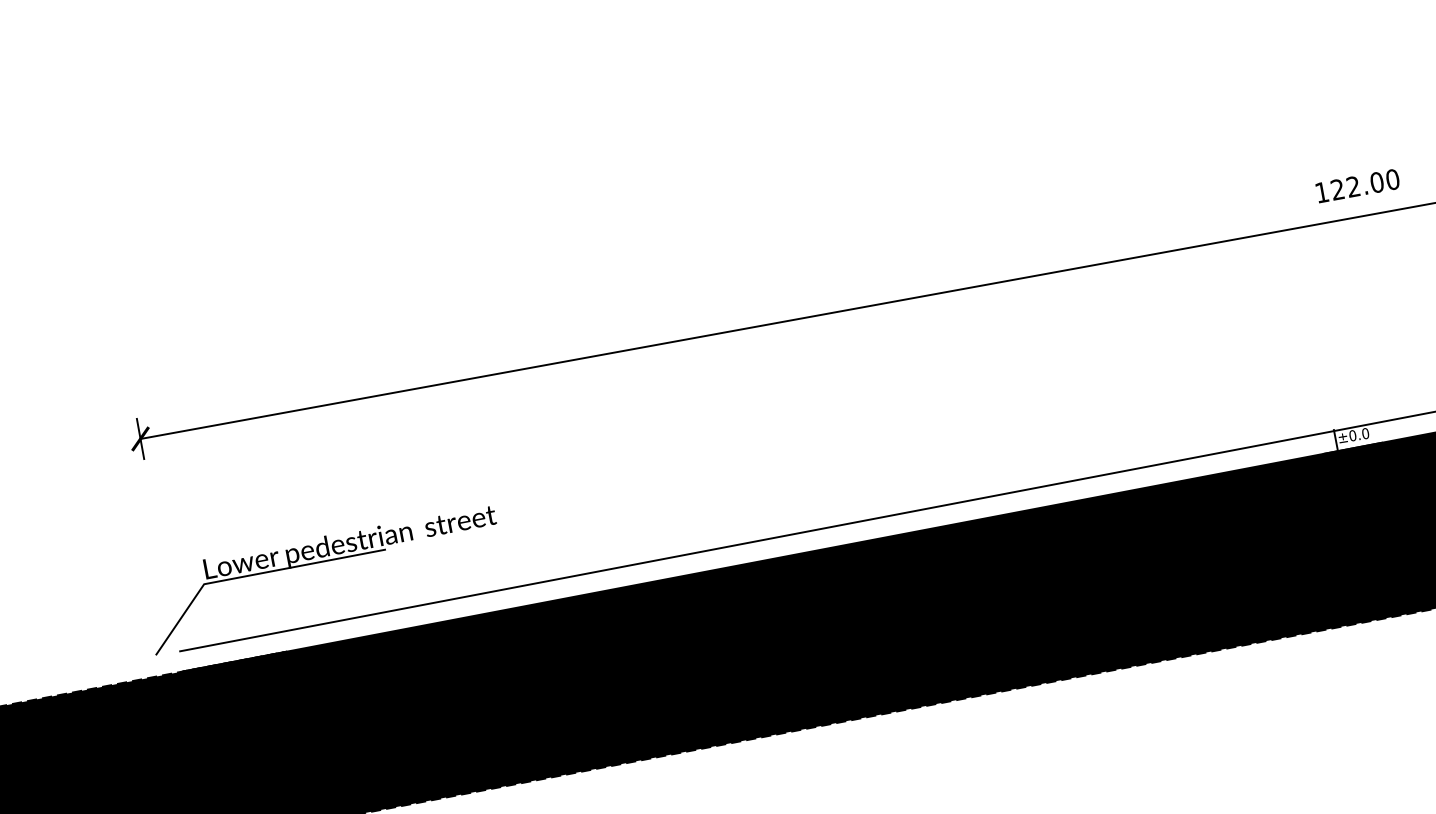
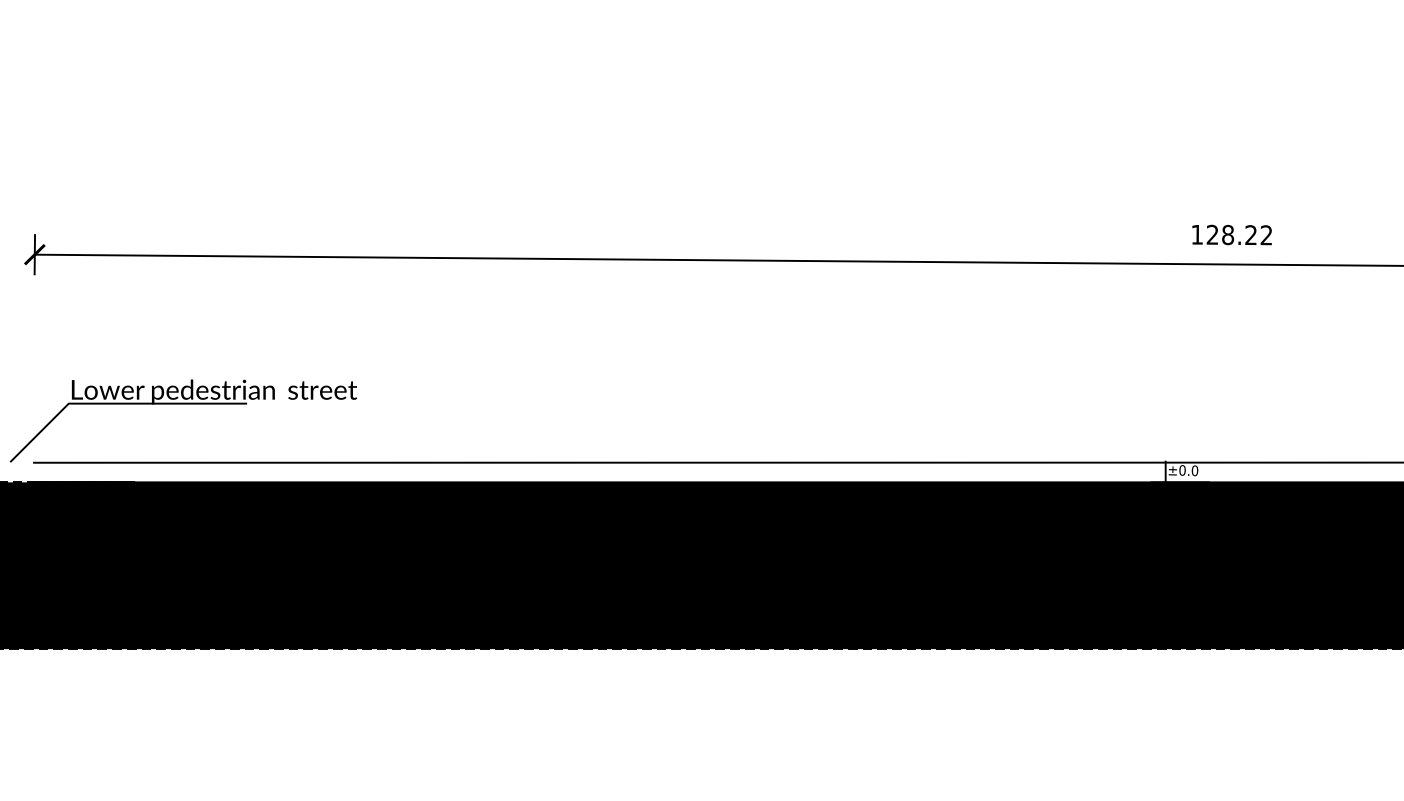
text: (1373, 183) -> (1247, 235), 122.00 -> 128.22

